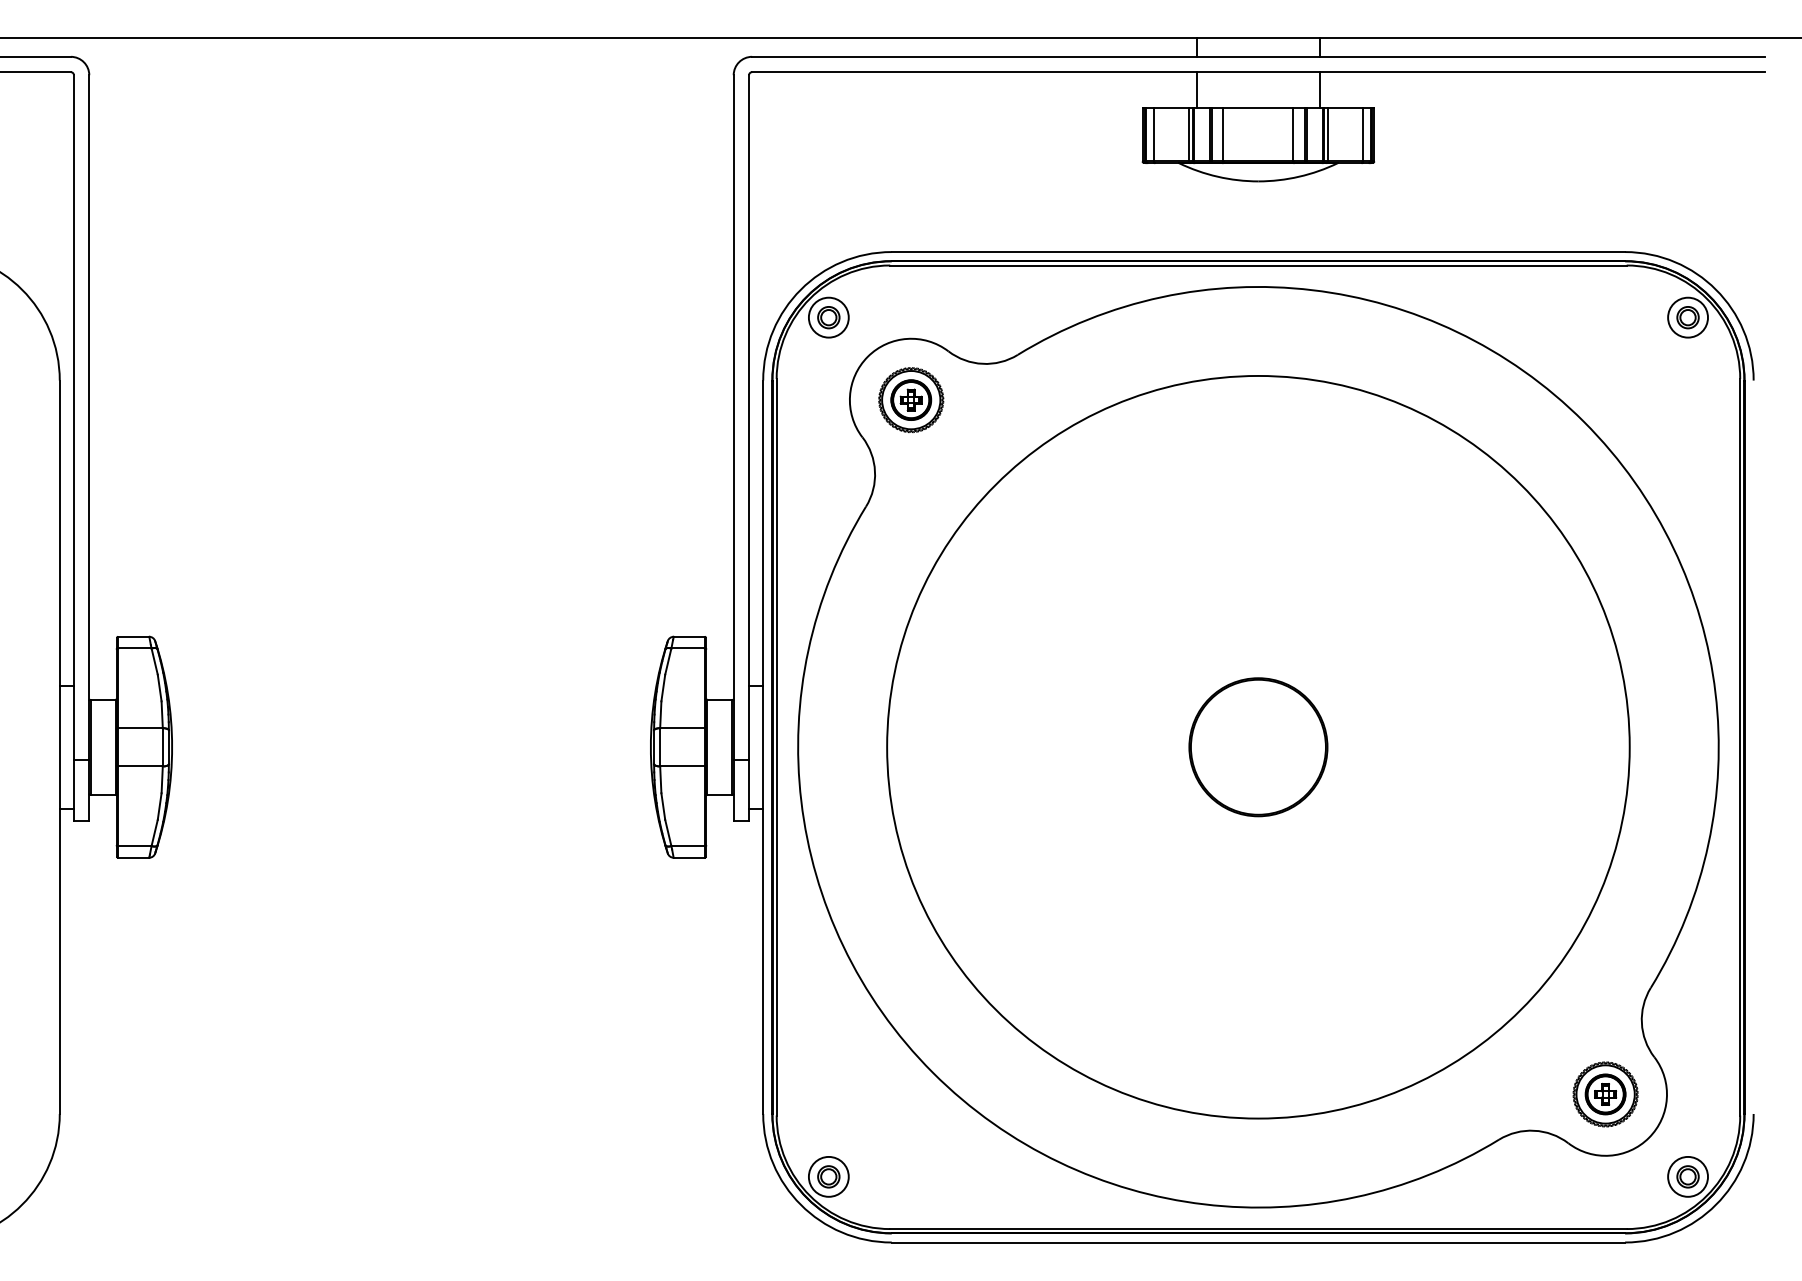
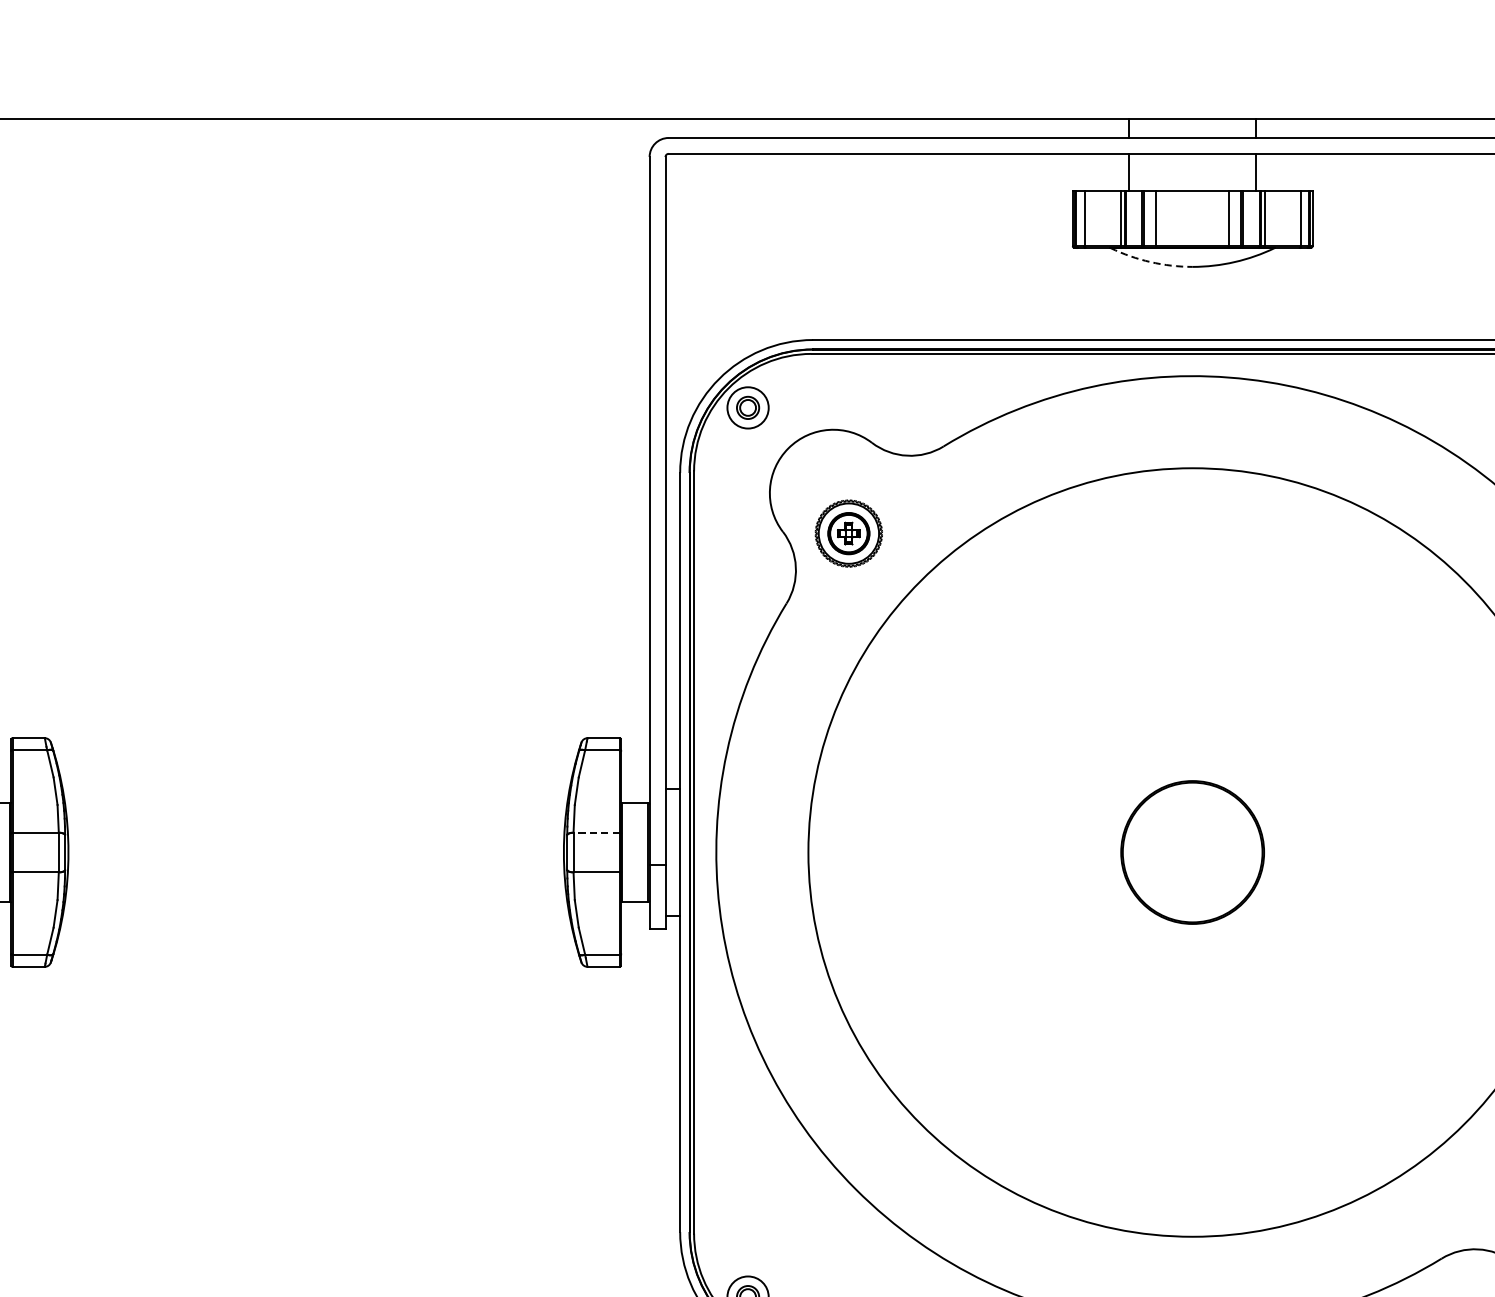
arc: (1217, 176) -> (1150, 261), solid -> dashed
part: (911, 399) -> (849, 532), moved
line: (682, 728) -> (596, 833), solid -> dashed

